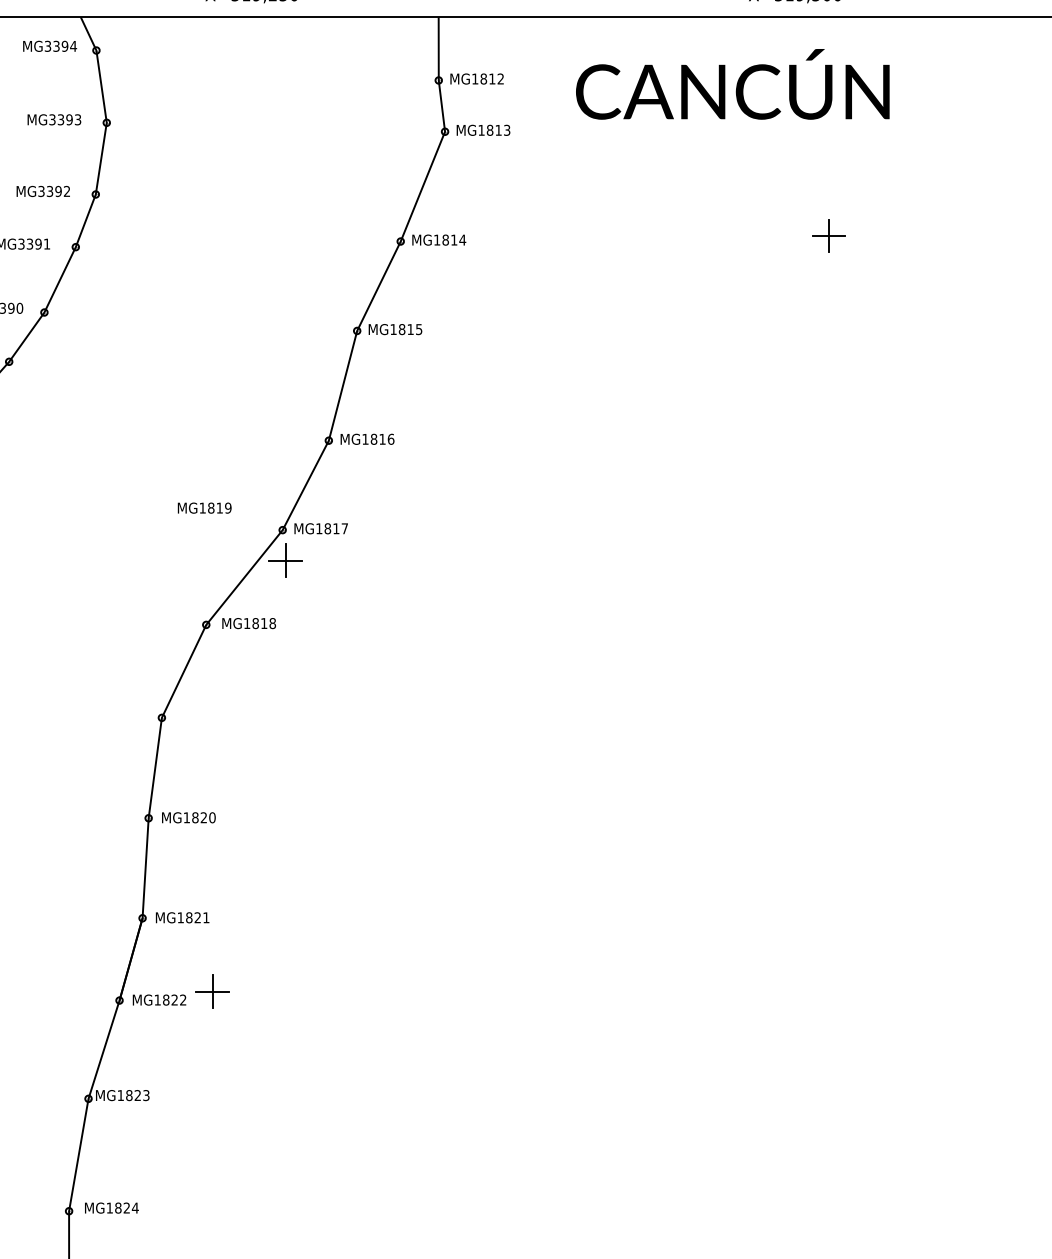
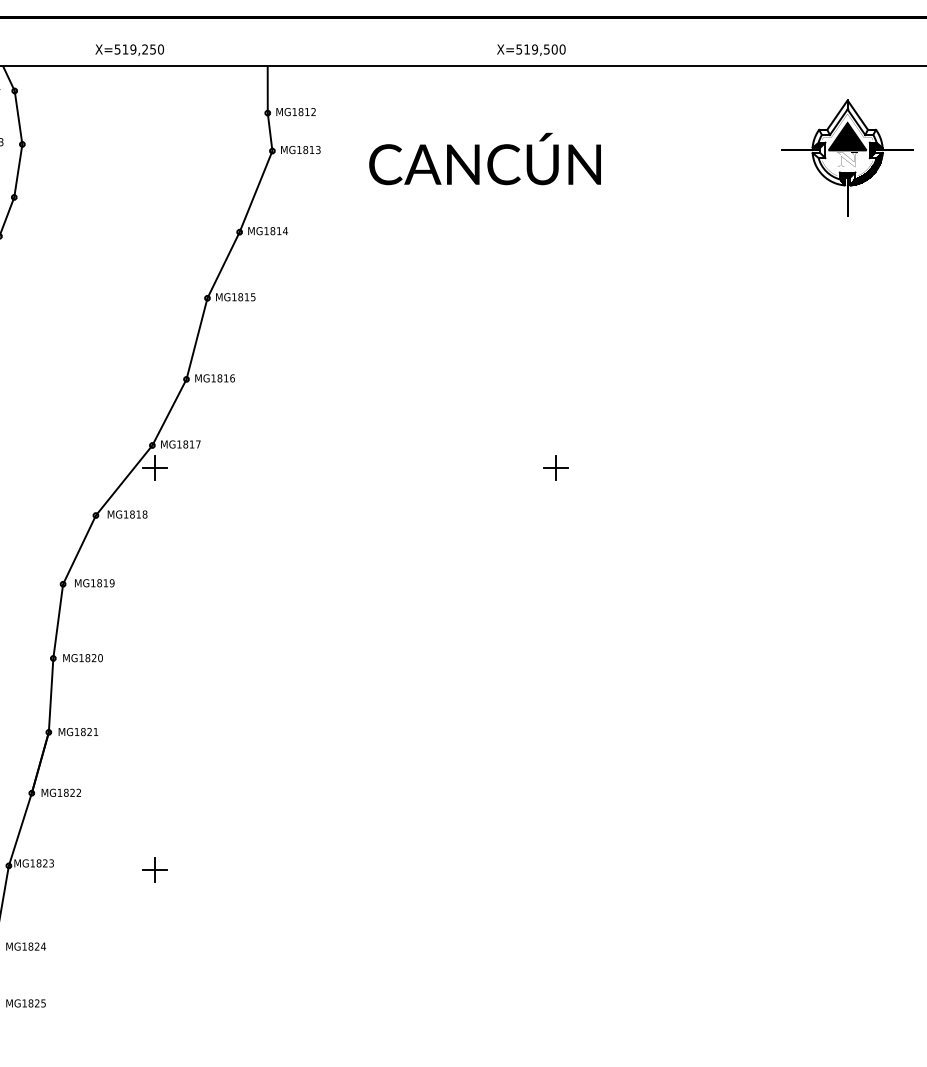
text: (731, 83) -> (484, 158), moved
part: (828, 235) -> (555, 467), moved
text: (204, 508) -> (94, 583), moved
part: (212, 991) -> (154, 869), moved

